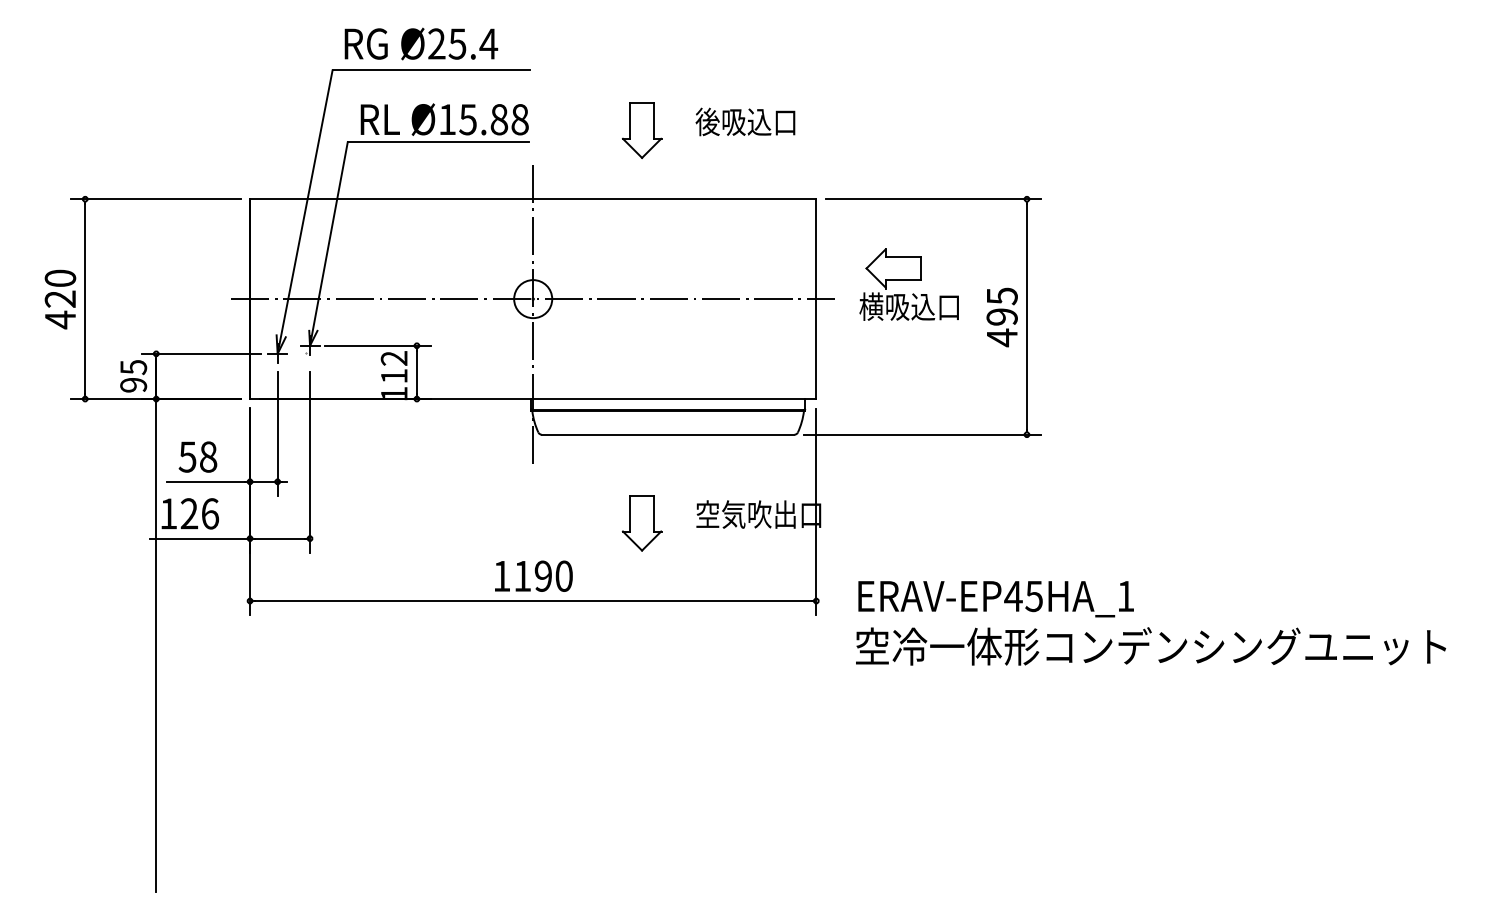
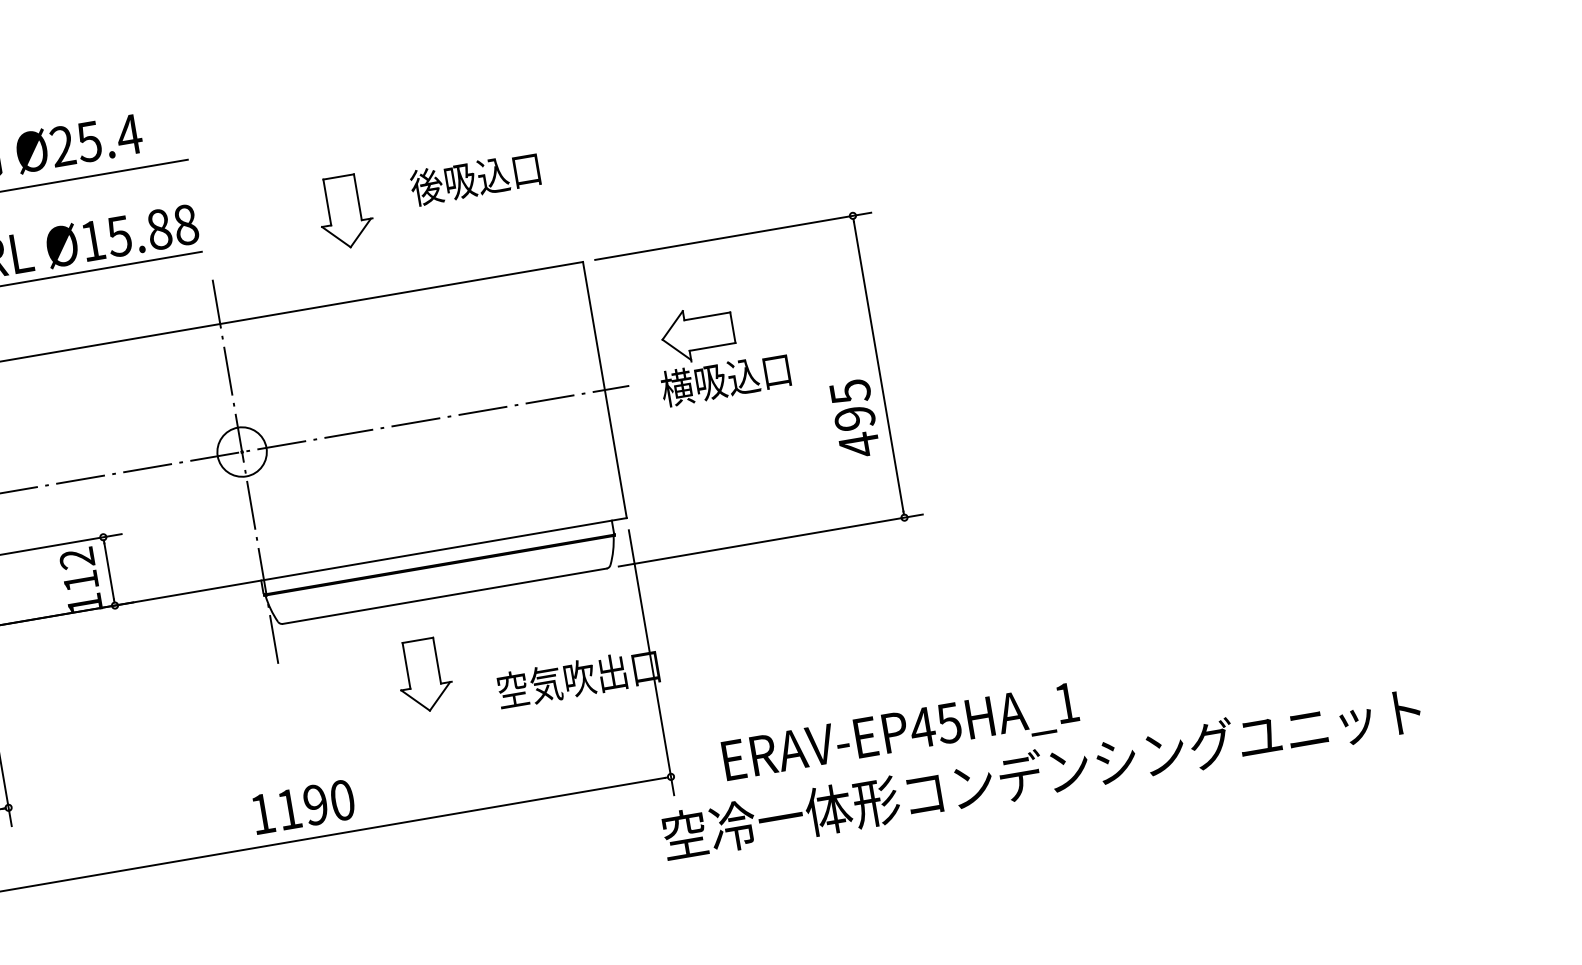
text: (1001, 317) -> (854, 419), moved
part: (641, 523) -> (423, 676), moved
text: (1151, 646) -> (1042, 773), moved

